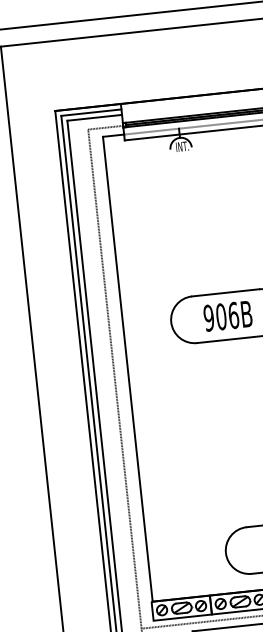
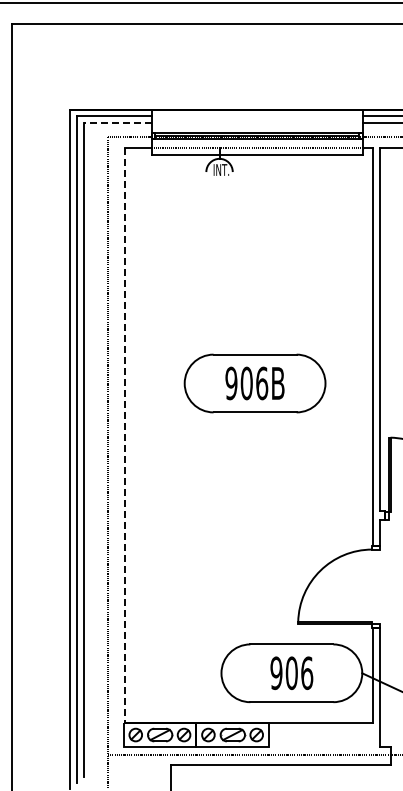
line: (94, 118) -> (117, 123), solid -> dashed
line: (127, 369) -> (125, 435), solid -> dashed

